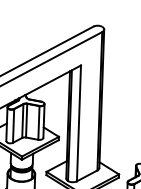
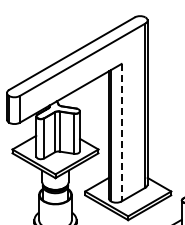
line: (78, 123) -> (121, 132), solid -> dashed

